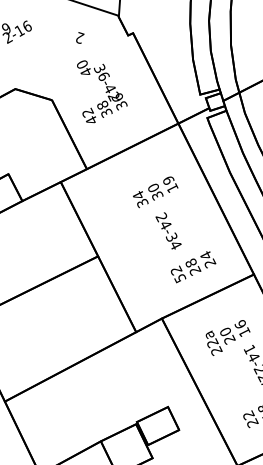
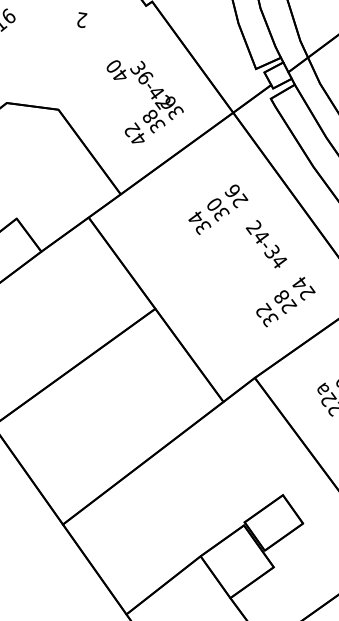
text: (102, 91) -> (146, 98), moved
text: (170, 184) -> (236, 196), 19 -> 26
text: (168, 230) -> (266, 243), moved
text: (178, 278) -> (268, 320), 52 -> 32

